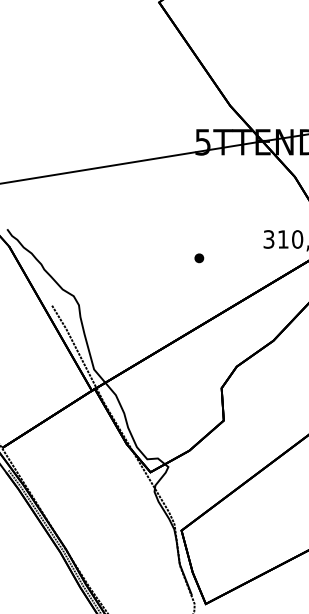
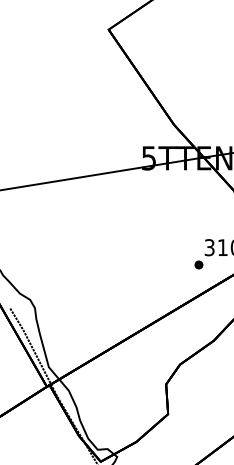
part: (199, 258) -> (199, 265), moved

